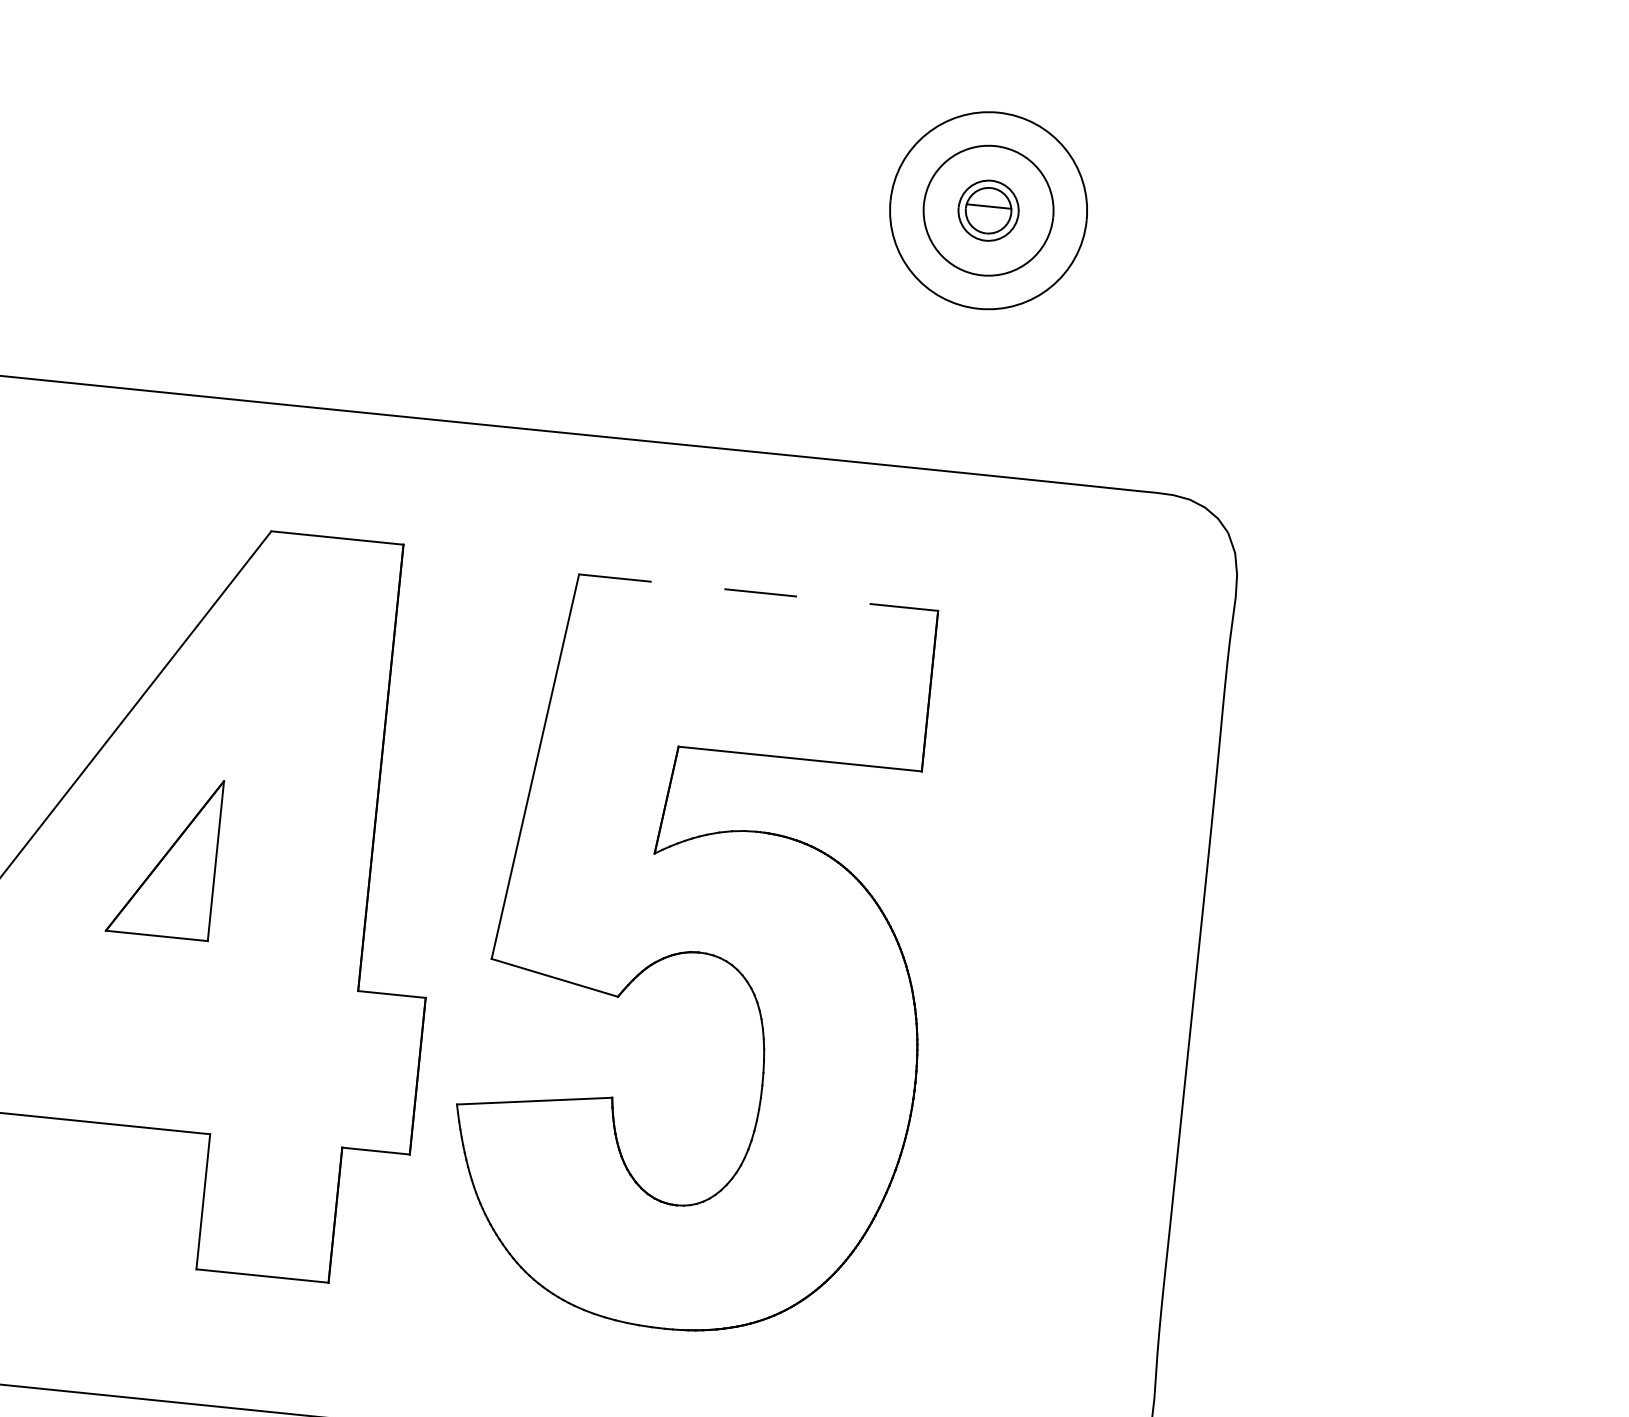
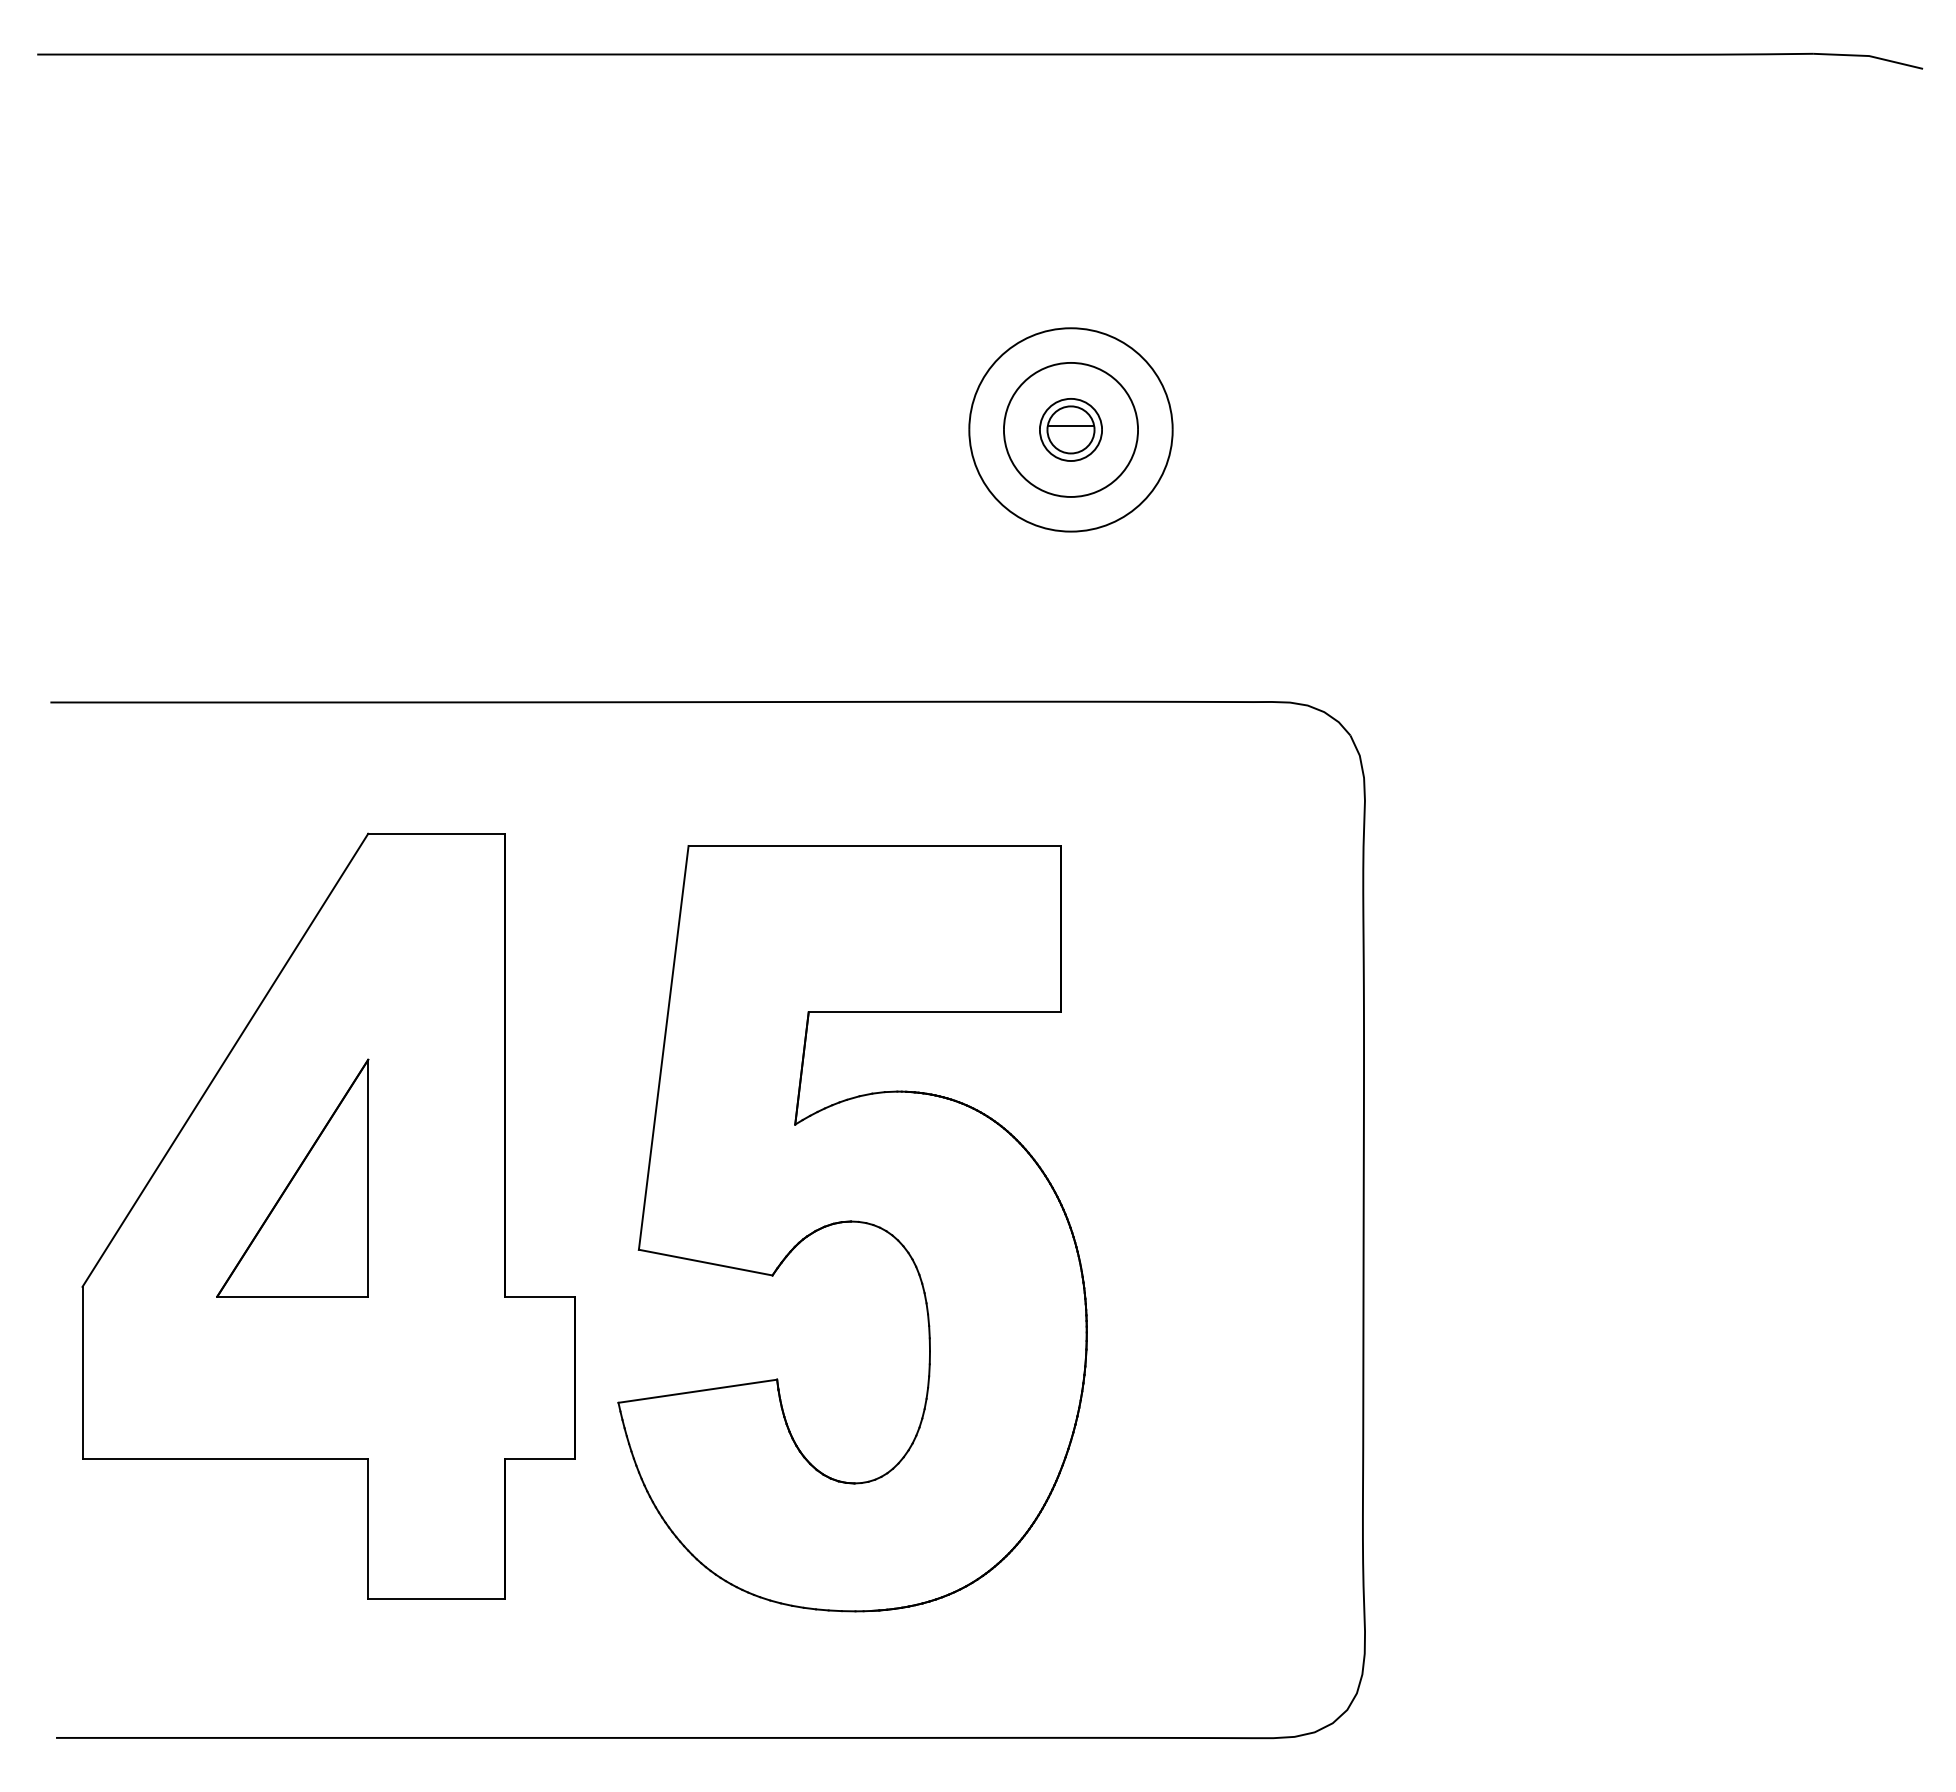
line: (759, 592) -> (875, 845), dashed -> solid
part: (164, 855) -> (292, 1177), size x1.43

